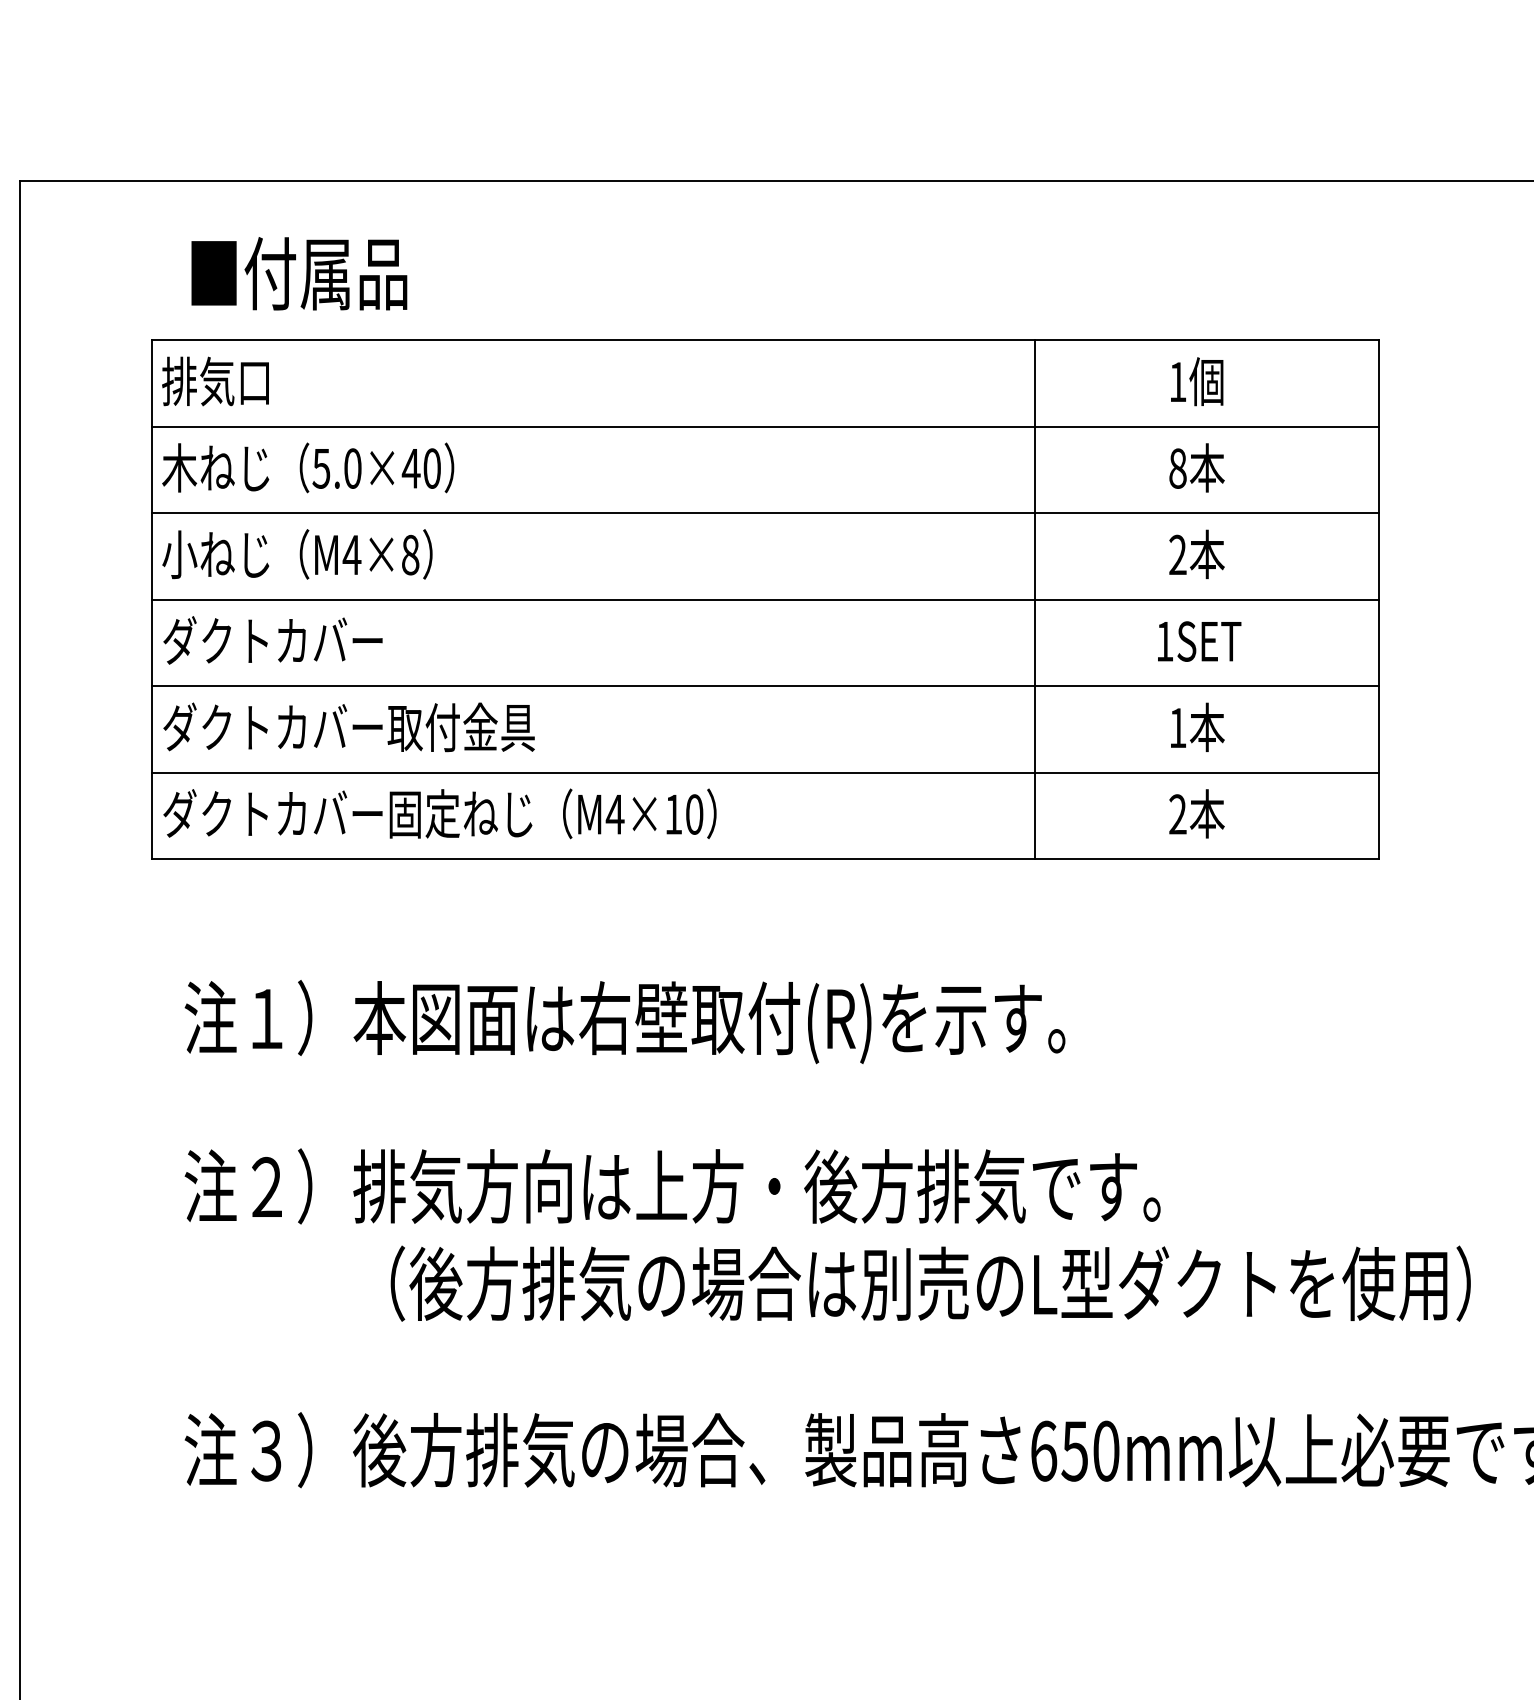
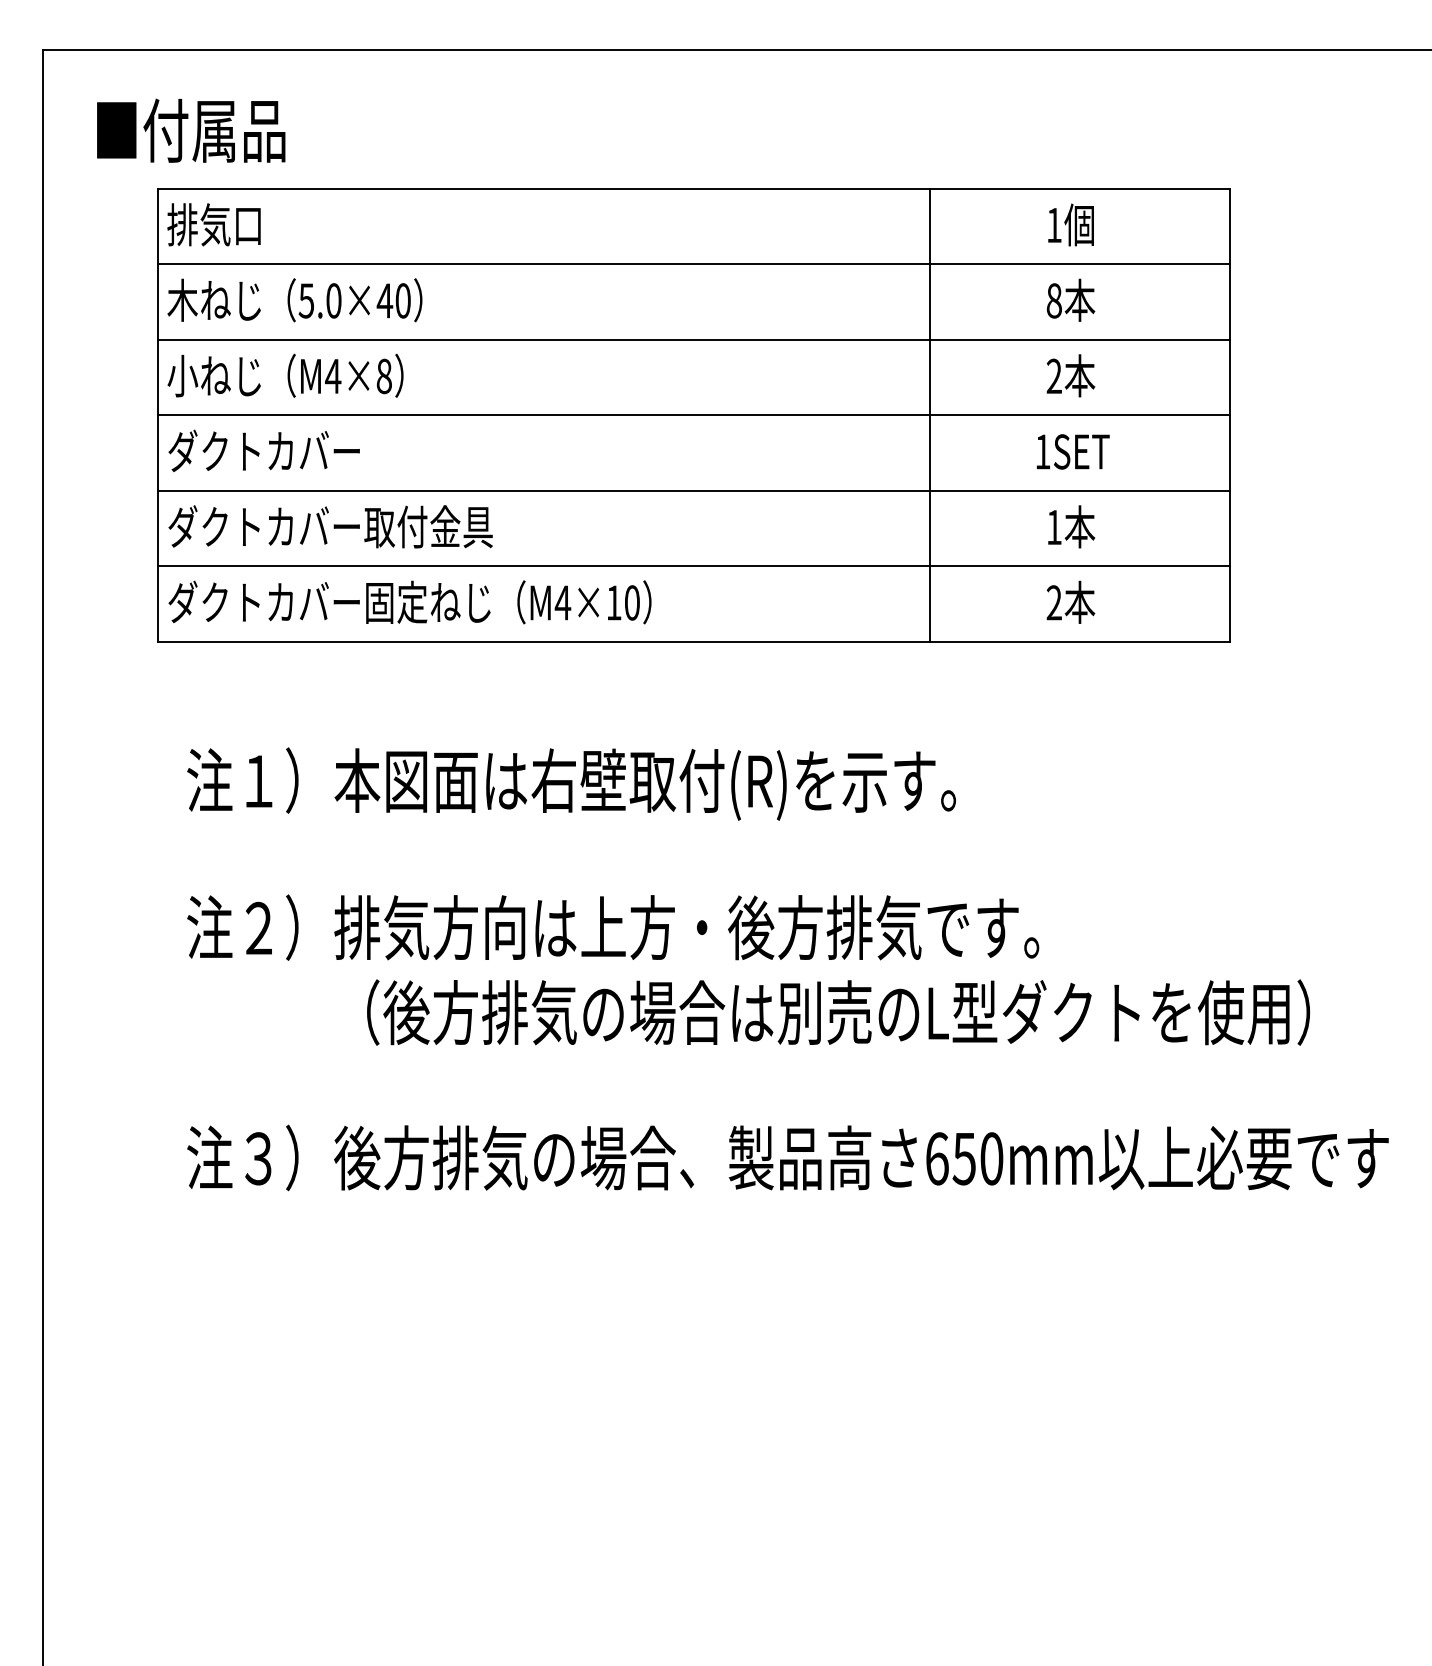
text: (299, 273) -> (191, 130), moved

